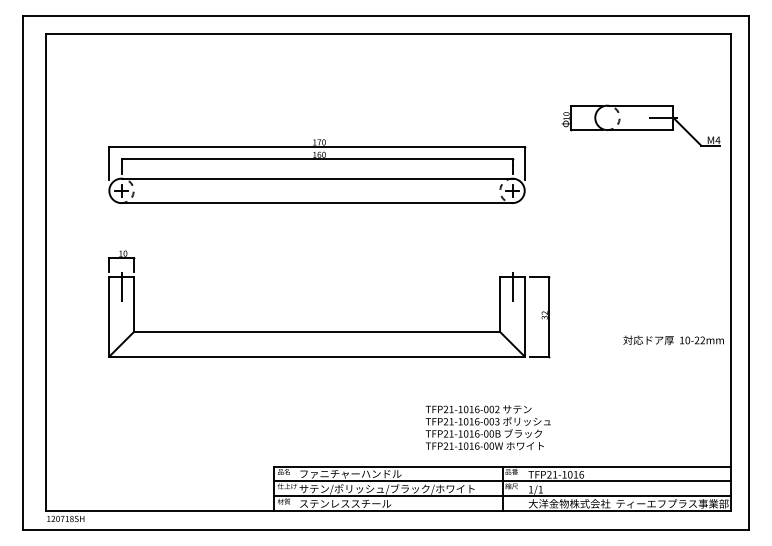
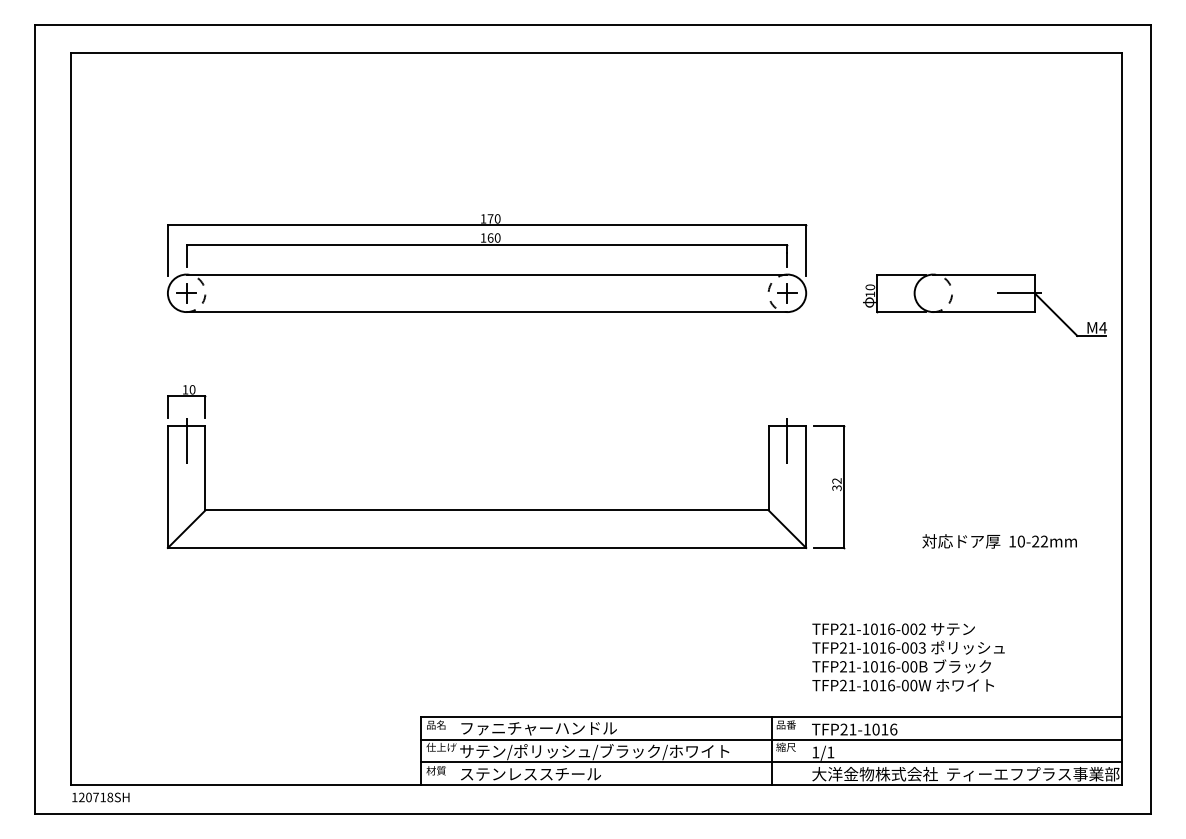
part: (640, 125) -> (984, 305), moved
text: (673, 339) -> (999, 540), moved
text: (487, 427) -> (907, 656), moved

